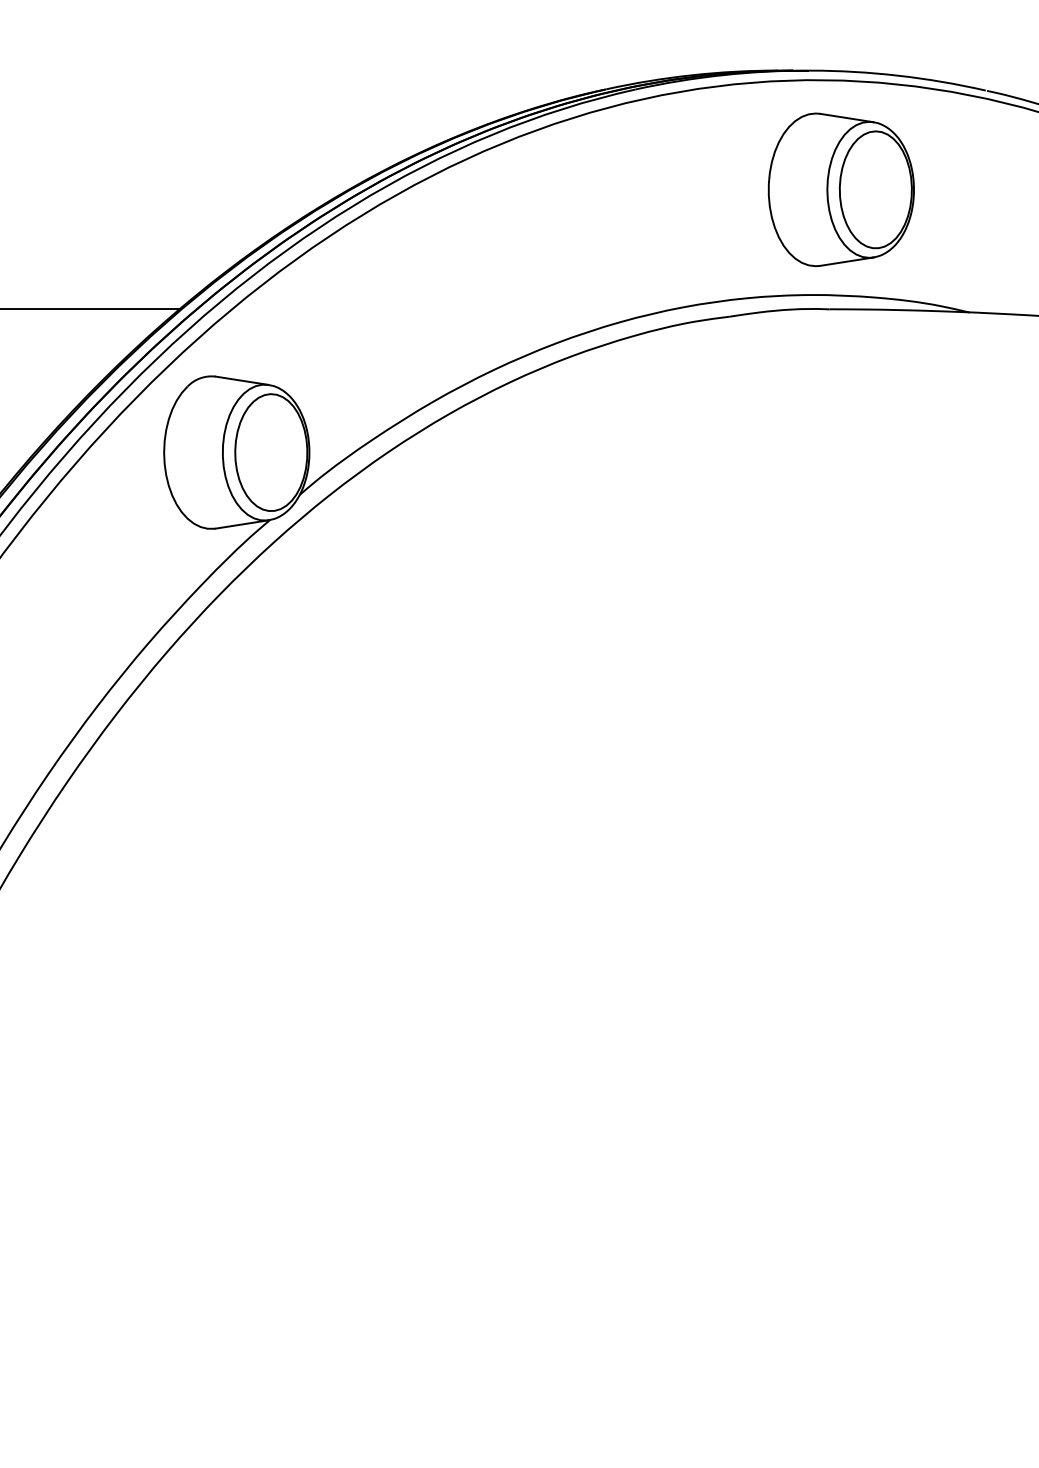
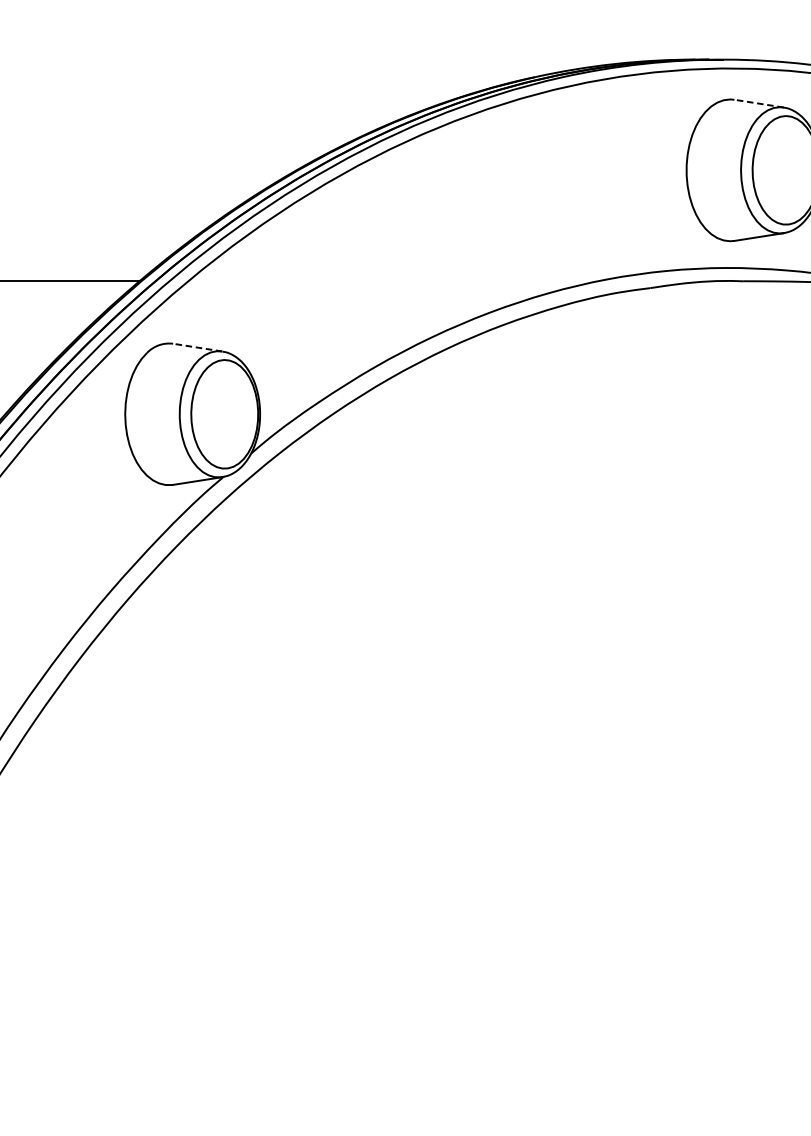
line: (846, 118) -> (758, 104), solid -> dashed
line: (242, 380) -> (197, 347), solid -> dashed

